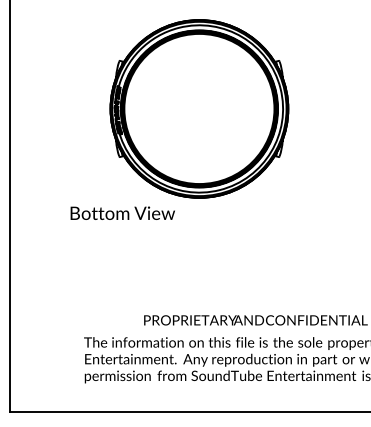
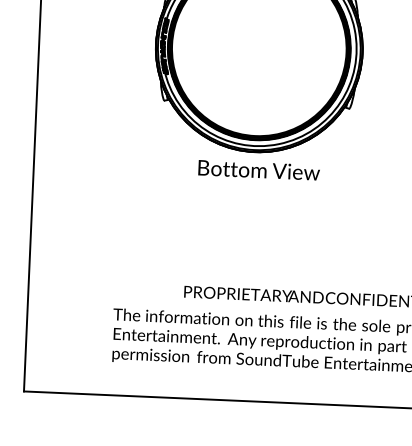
text: (122, 212) -> (258, 169), moved

